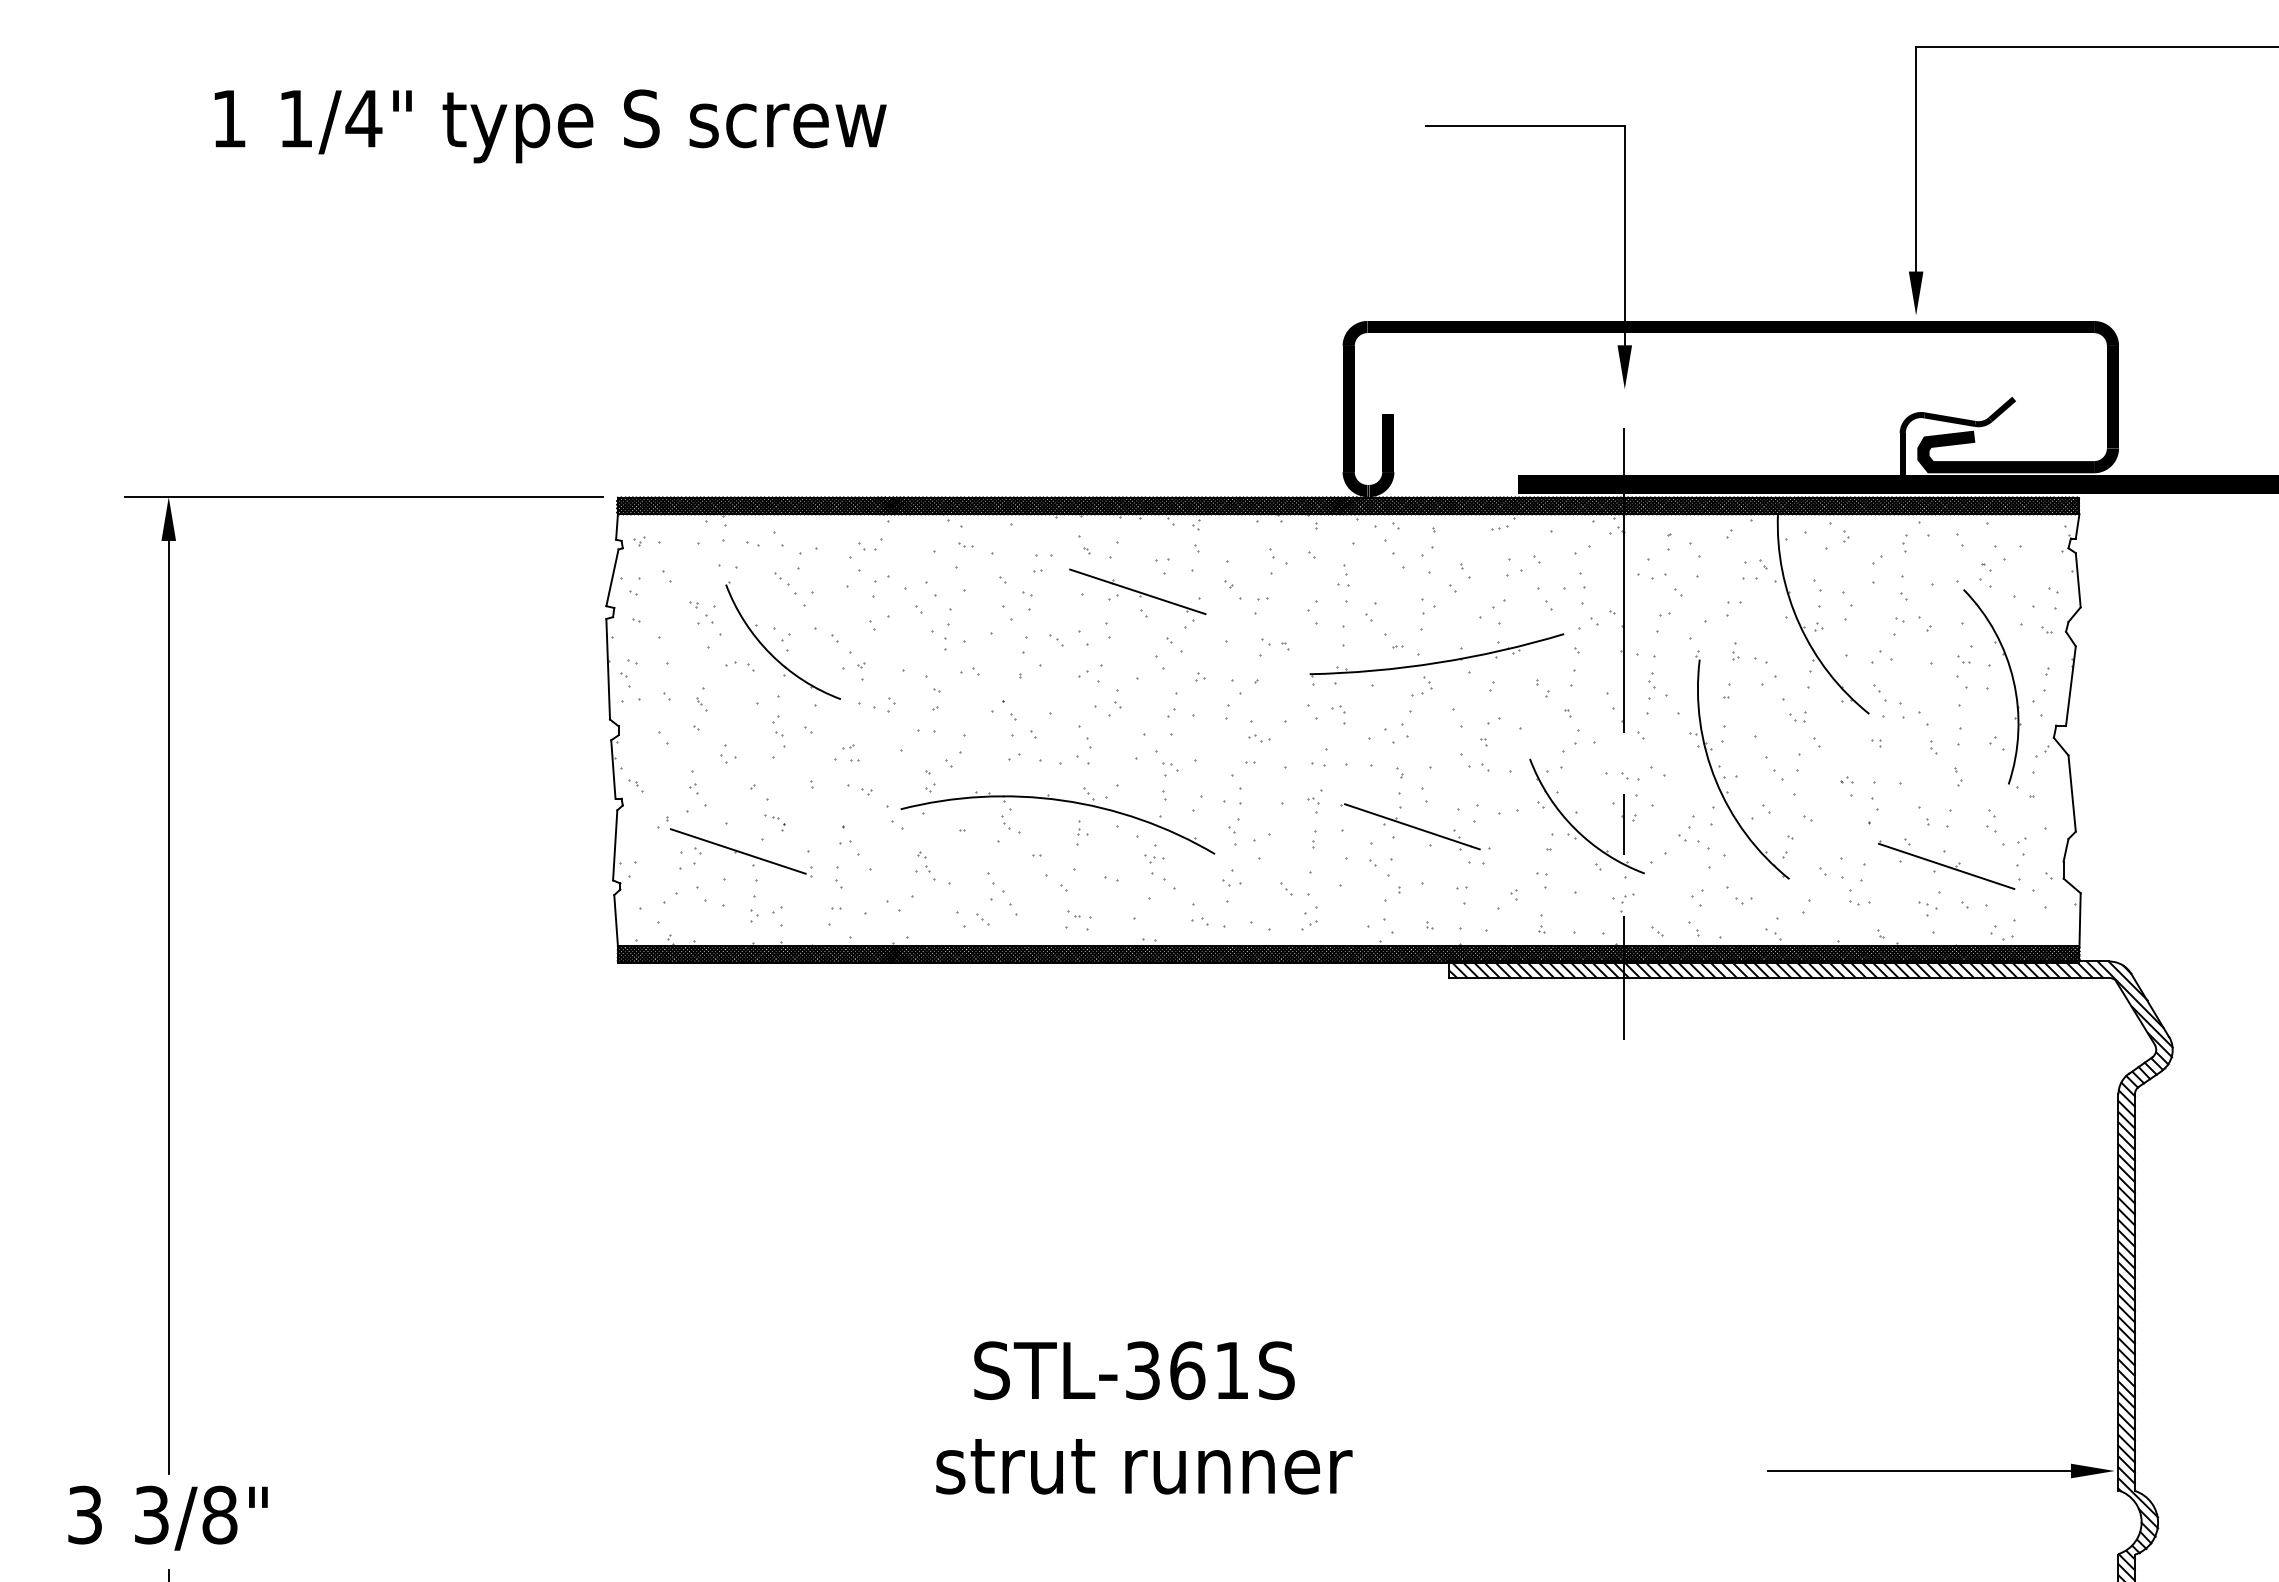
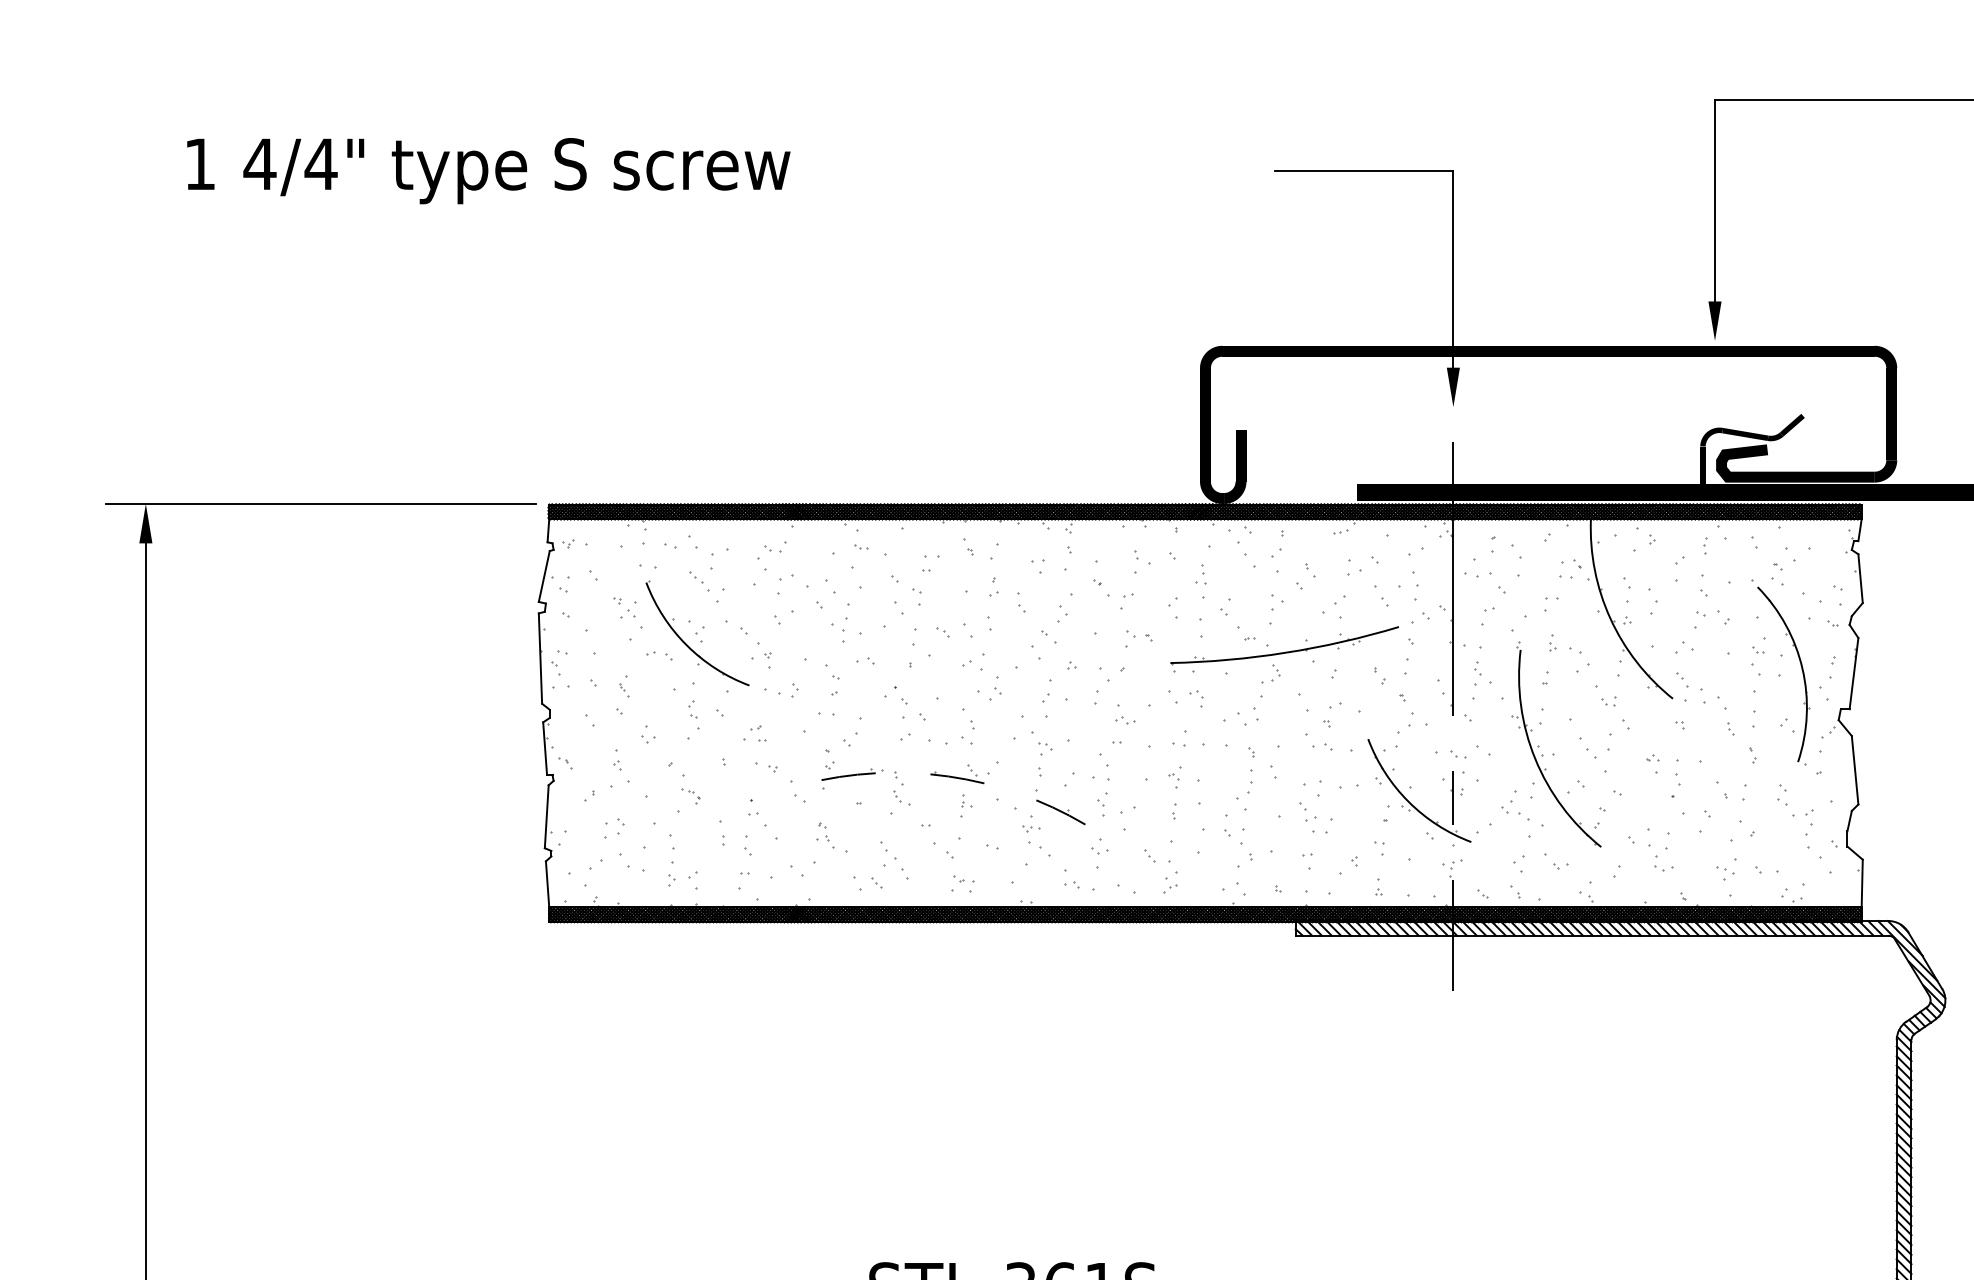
text: (295, 118) -> (259, 164), 1/4" -> 4/4"
line: (1137, 591) -> (1015, 588), removed
arc: (1062, 800) -> (948, 776), solid -> dashed
line: (1412, 826) -> (1262, 799), removed
line: (737, 851) -> (656, 822), removed
line: (1946, 865) -> (1742, 834), removed

